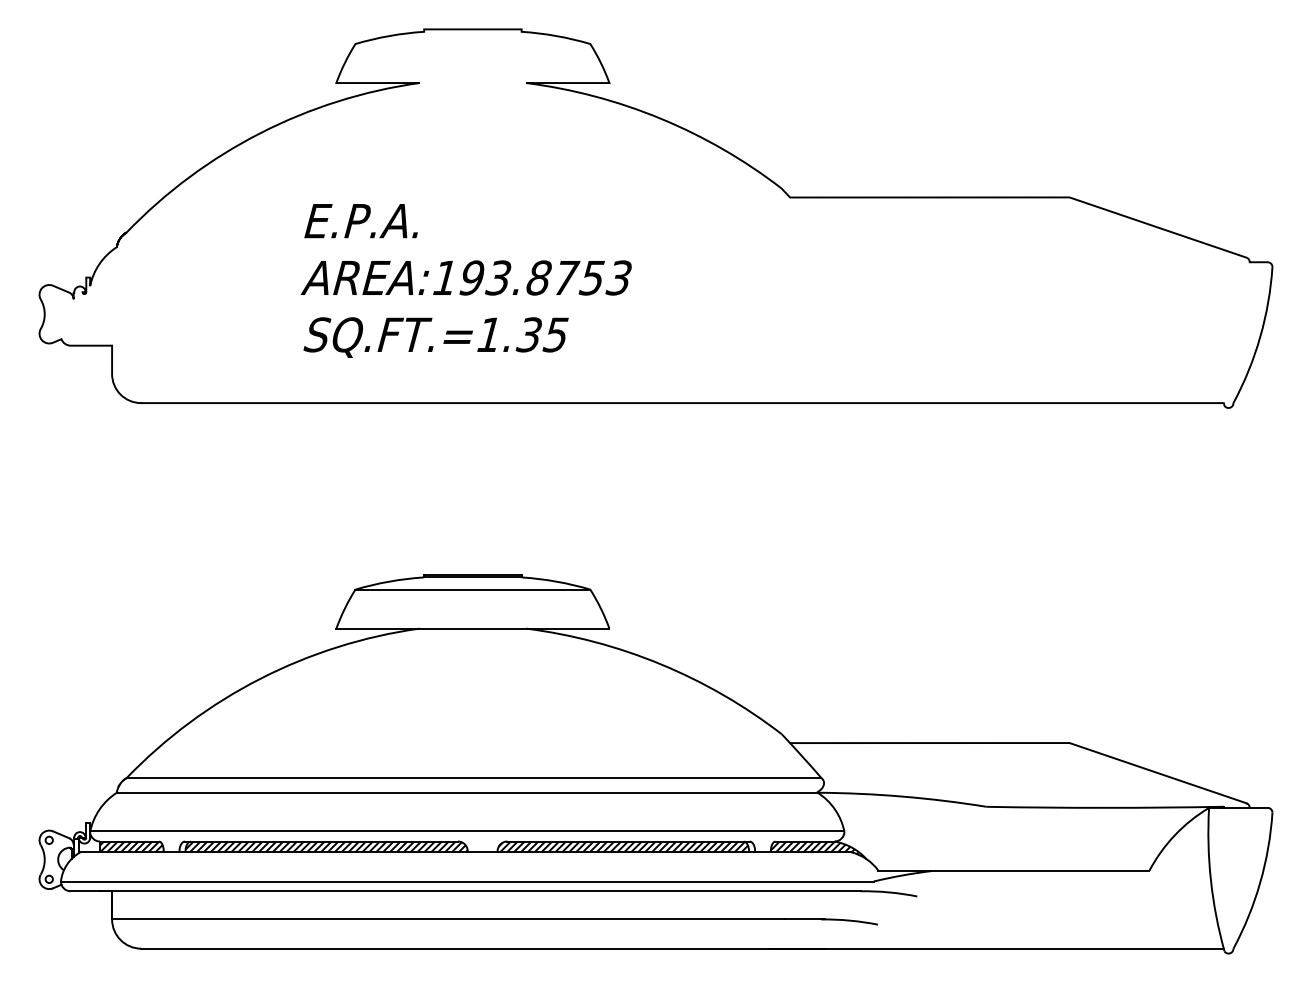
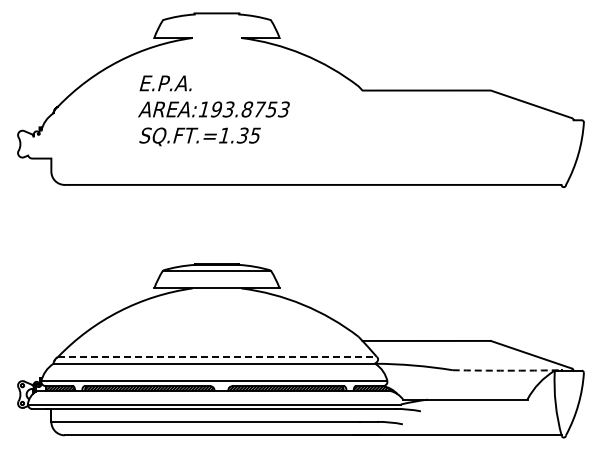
text: (465, 280) -> (213, 110), moved
line: (476, 779) -> (218, 357), solid -> dashed
arc: (1105, 807) -> (507, 370), solid -> dashed

